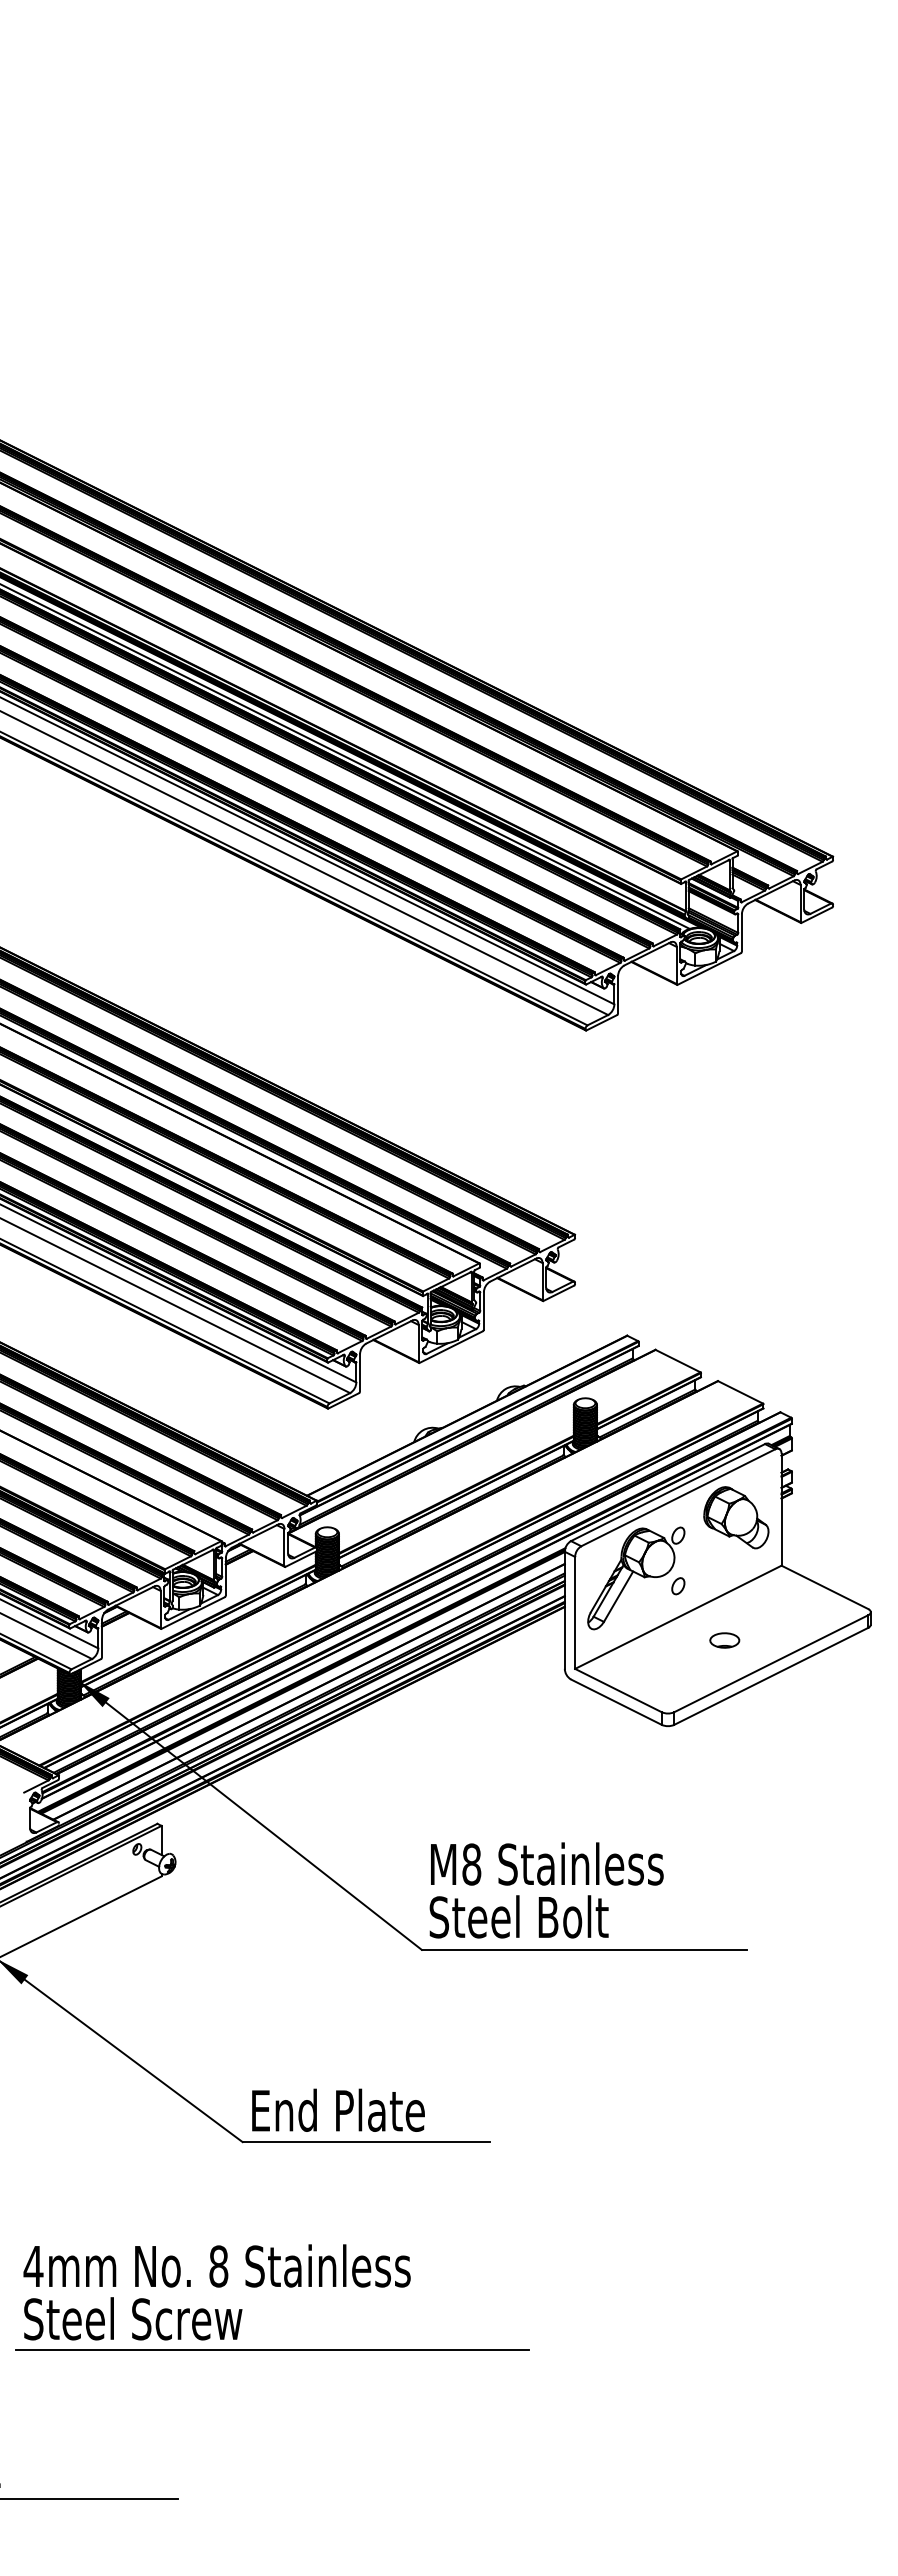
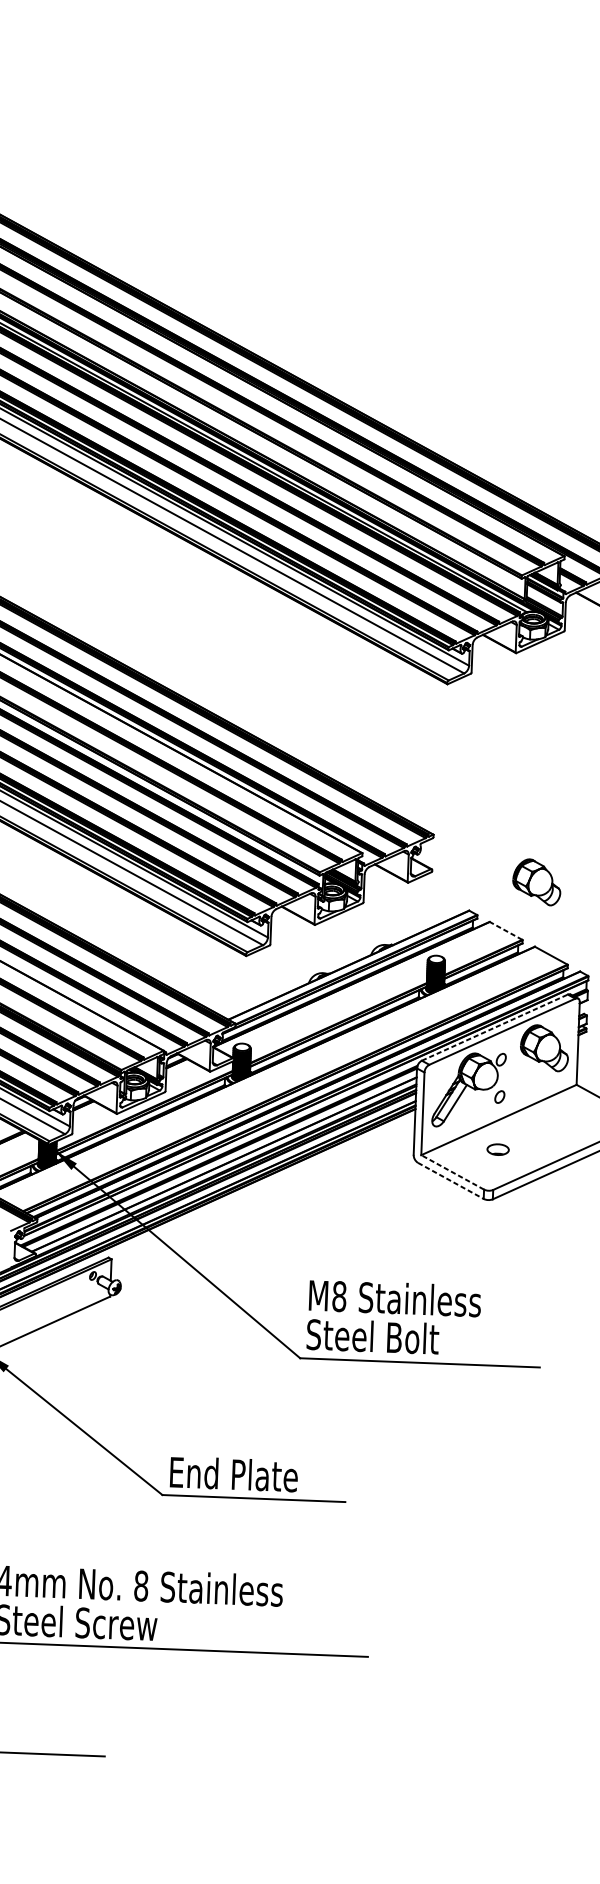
part: (717, 1293) -> (537, 882), added
line: (677, 1360) -> (505, 930), solid -> dashed
line: (668, 1492) -> (495, 1027), solid -> dashed
part: (724, 1640) -> (497, 1149), moved
line: (618, 1690) -> (452, 1172), solid -> dashed
line: (616, 1702) -> (450, 1181), solid -> dashed

